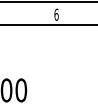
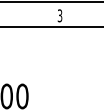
text: (56, 14) -> (59, 15), 6 -> 3

